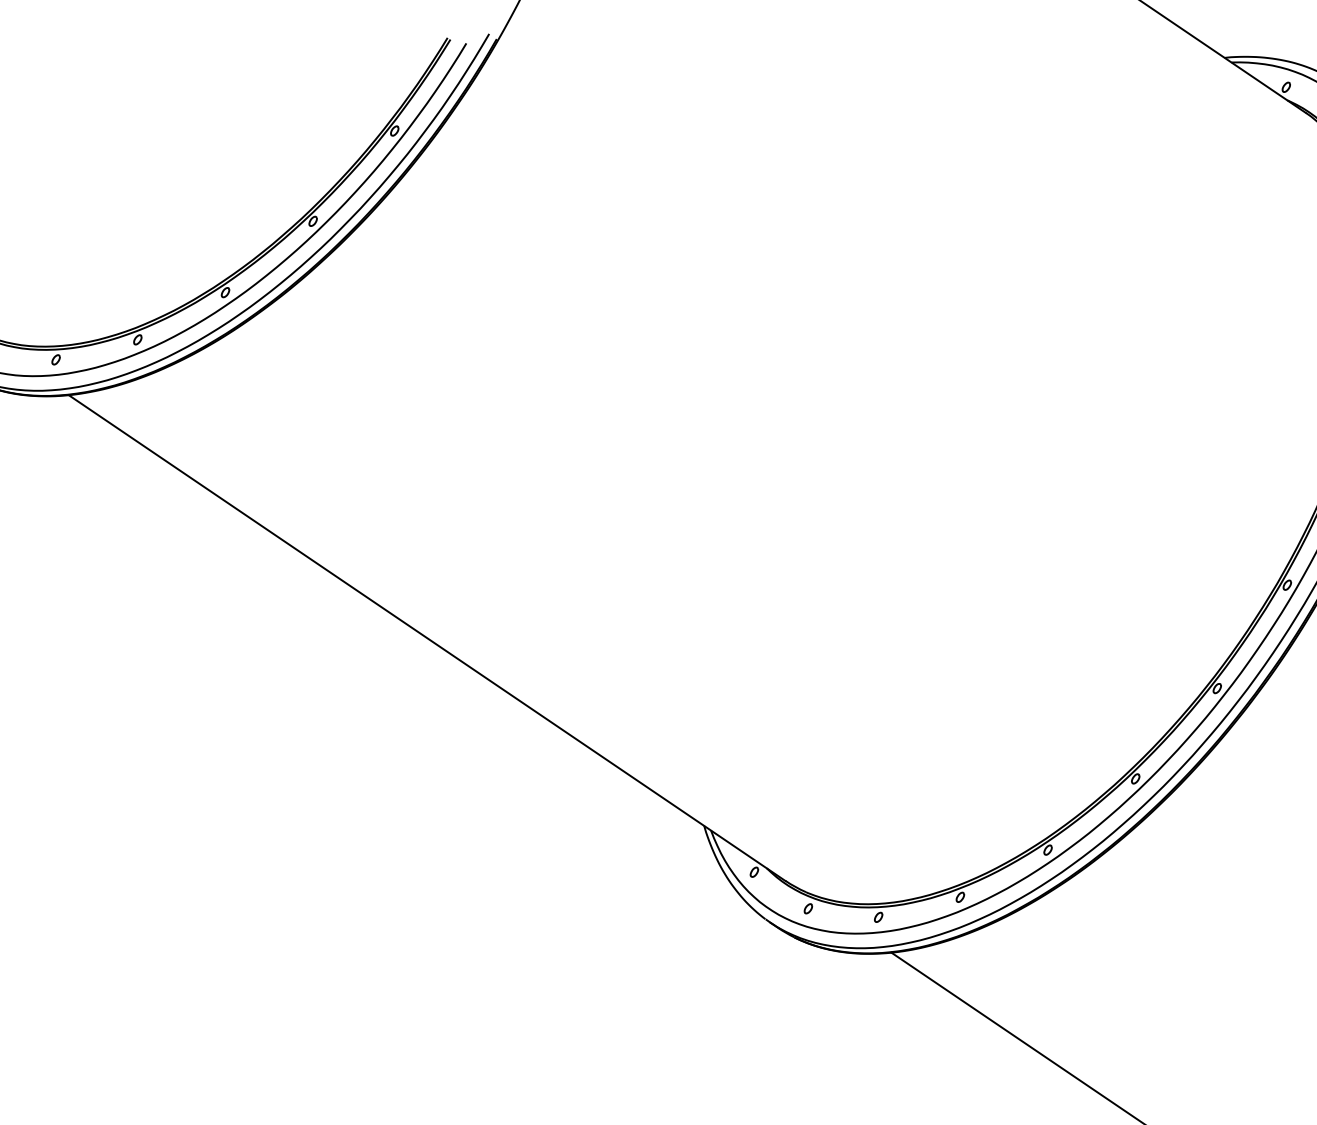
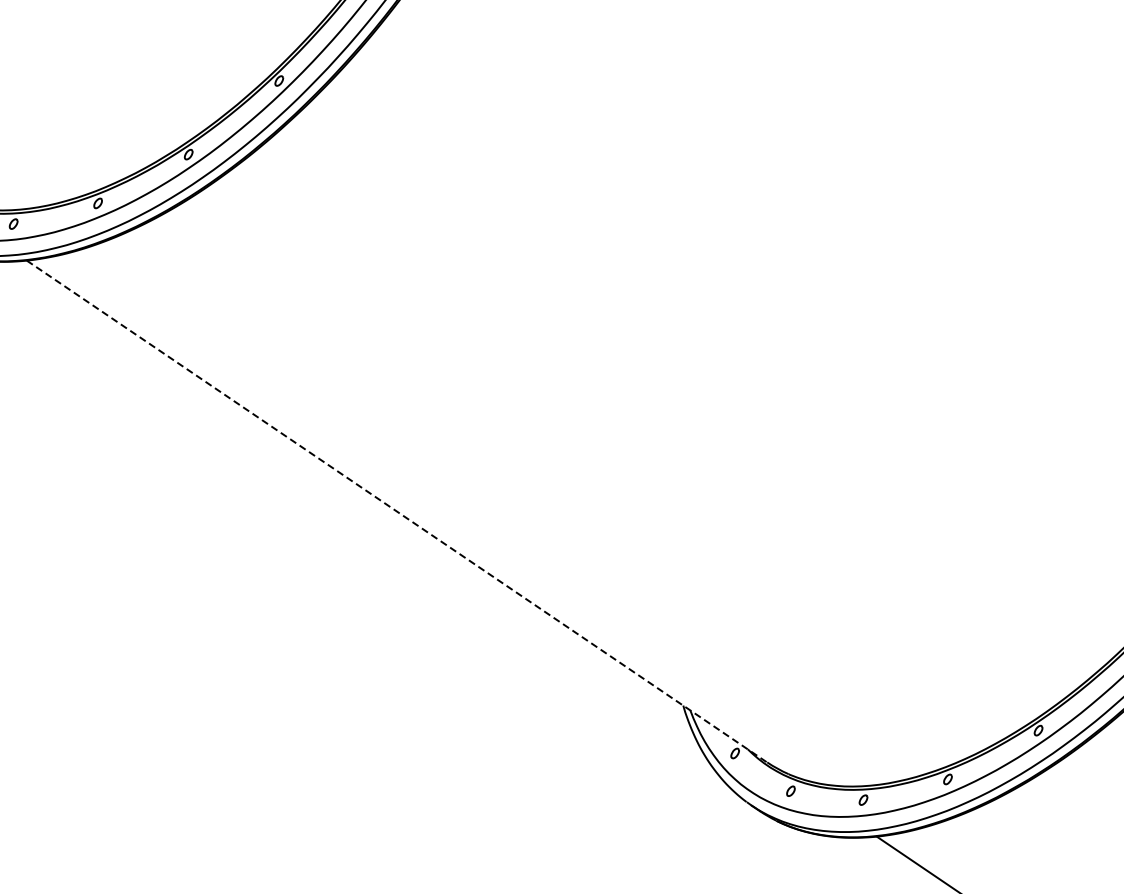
line: (427, 638) -> (397, 511), solid -> dashed

